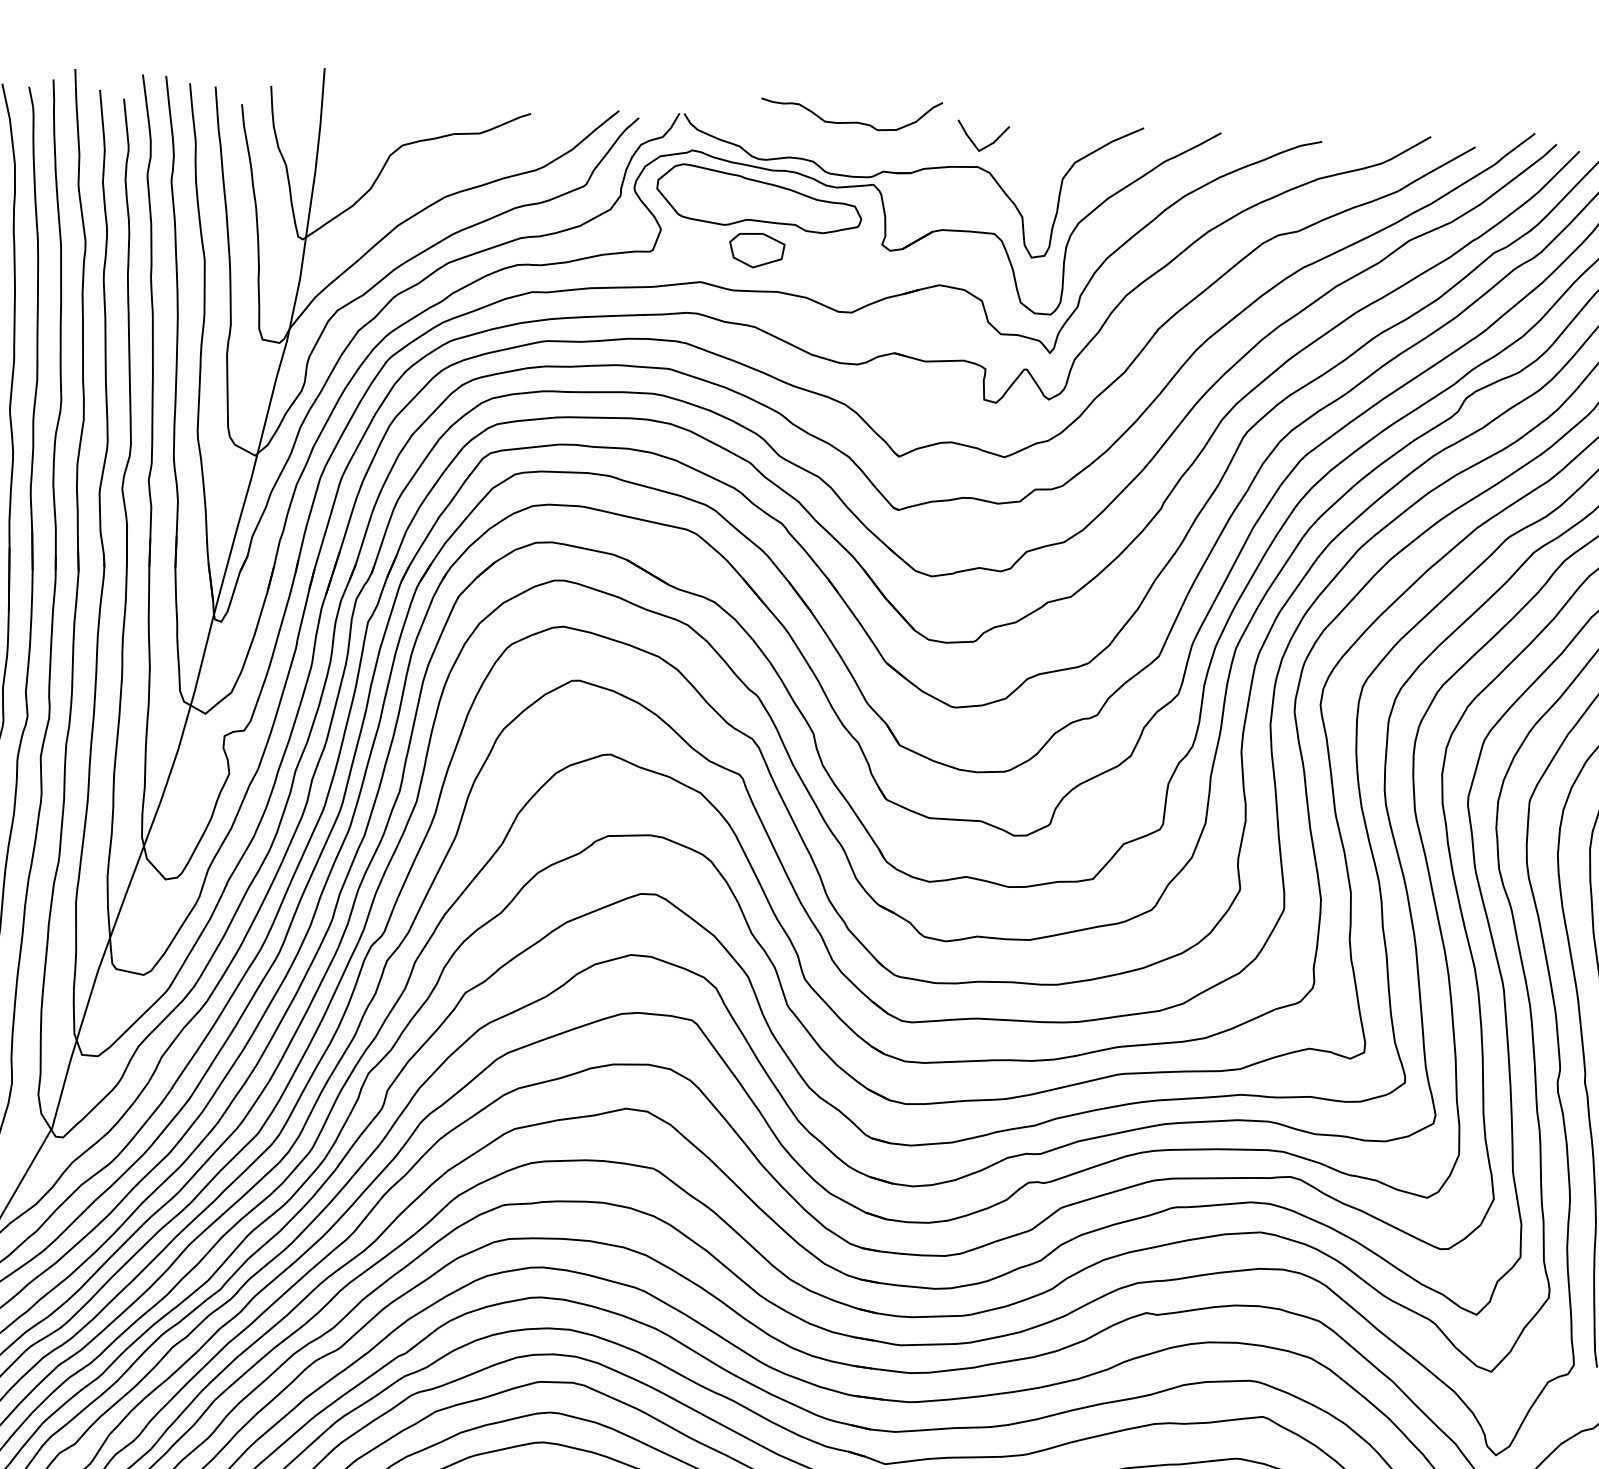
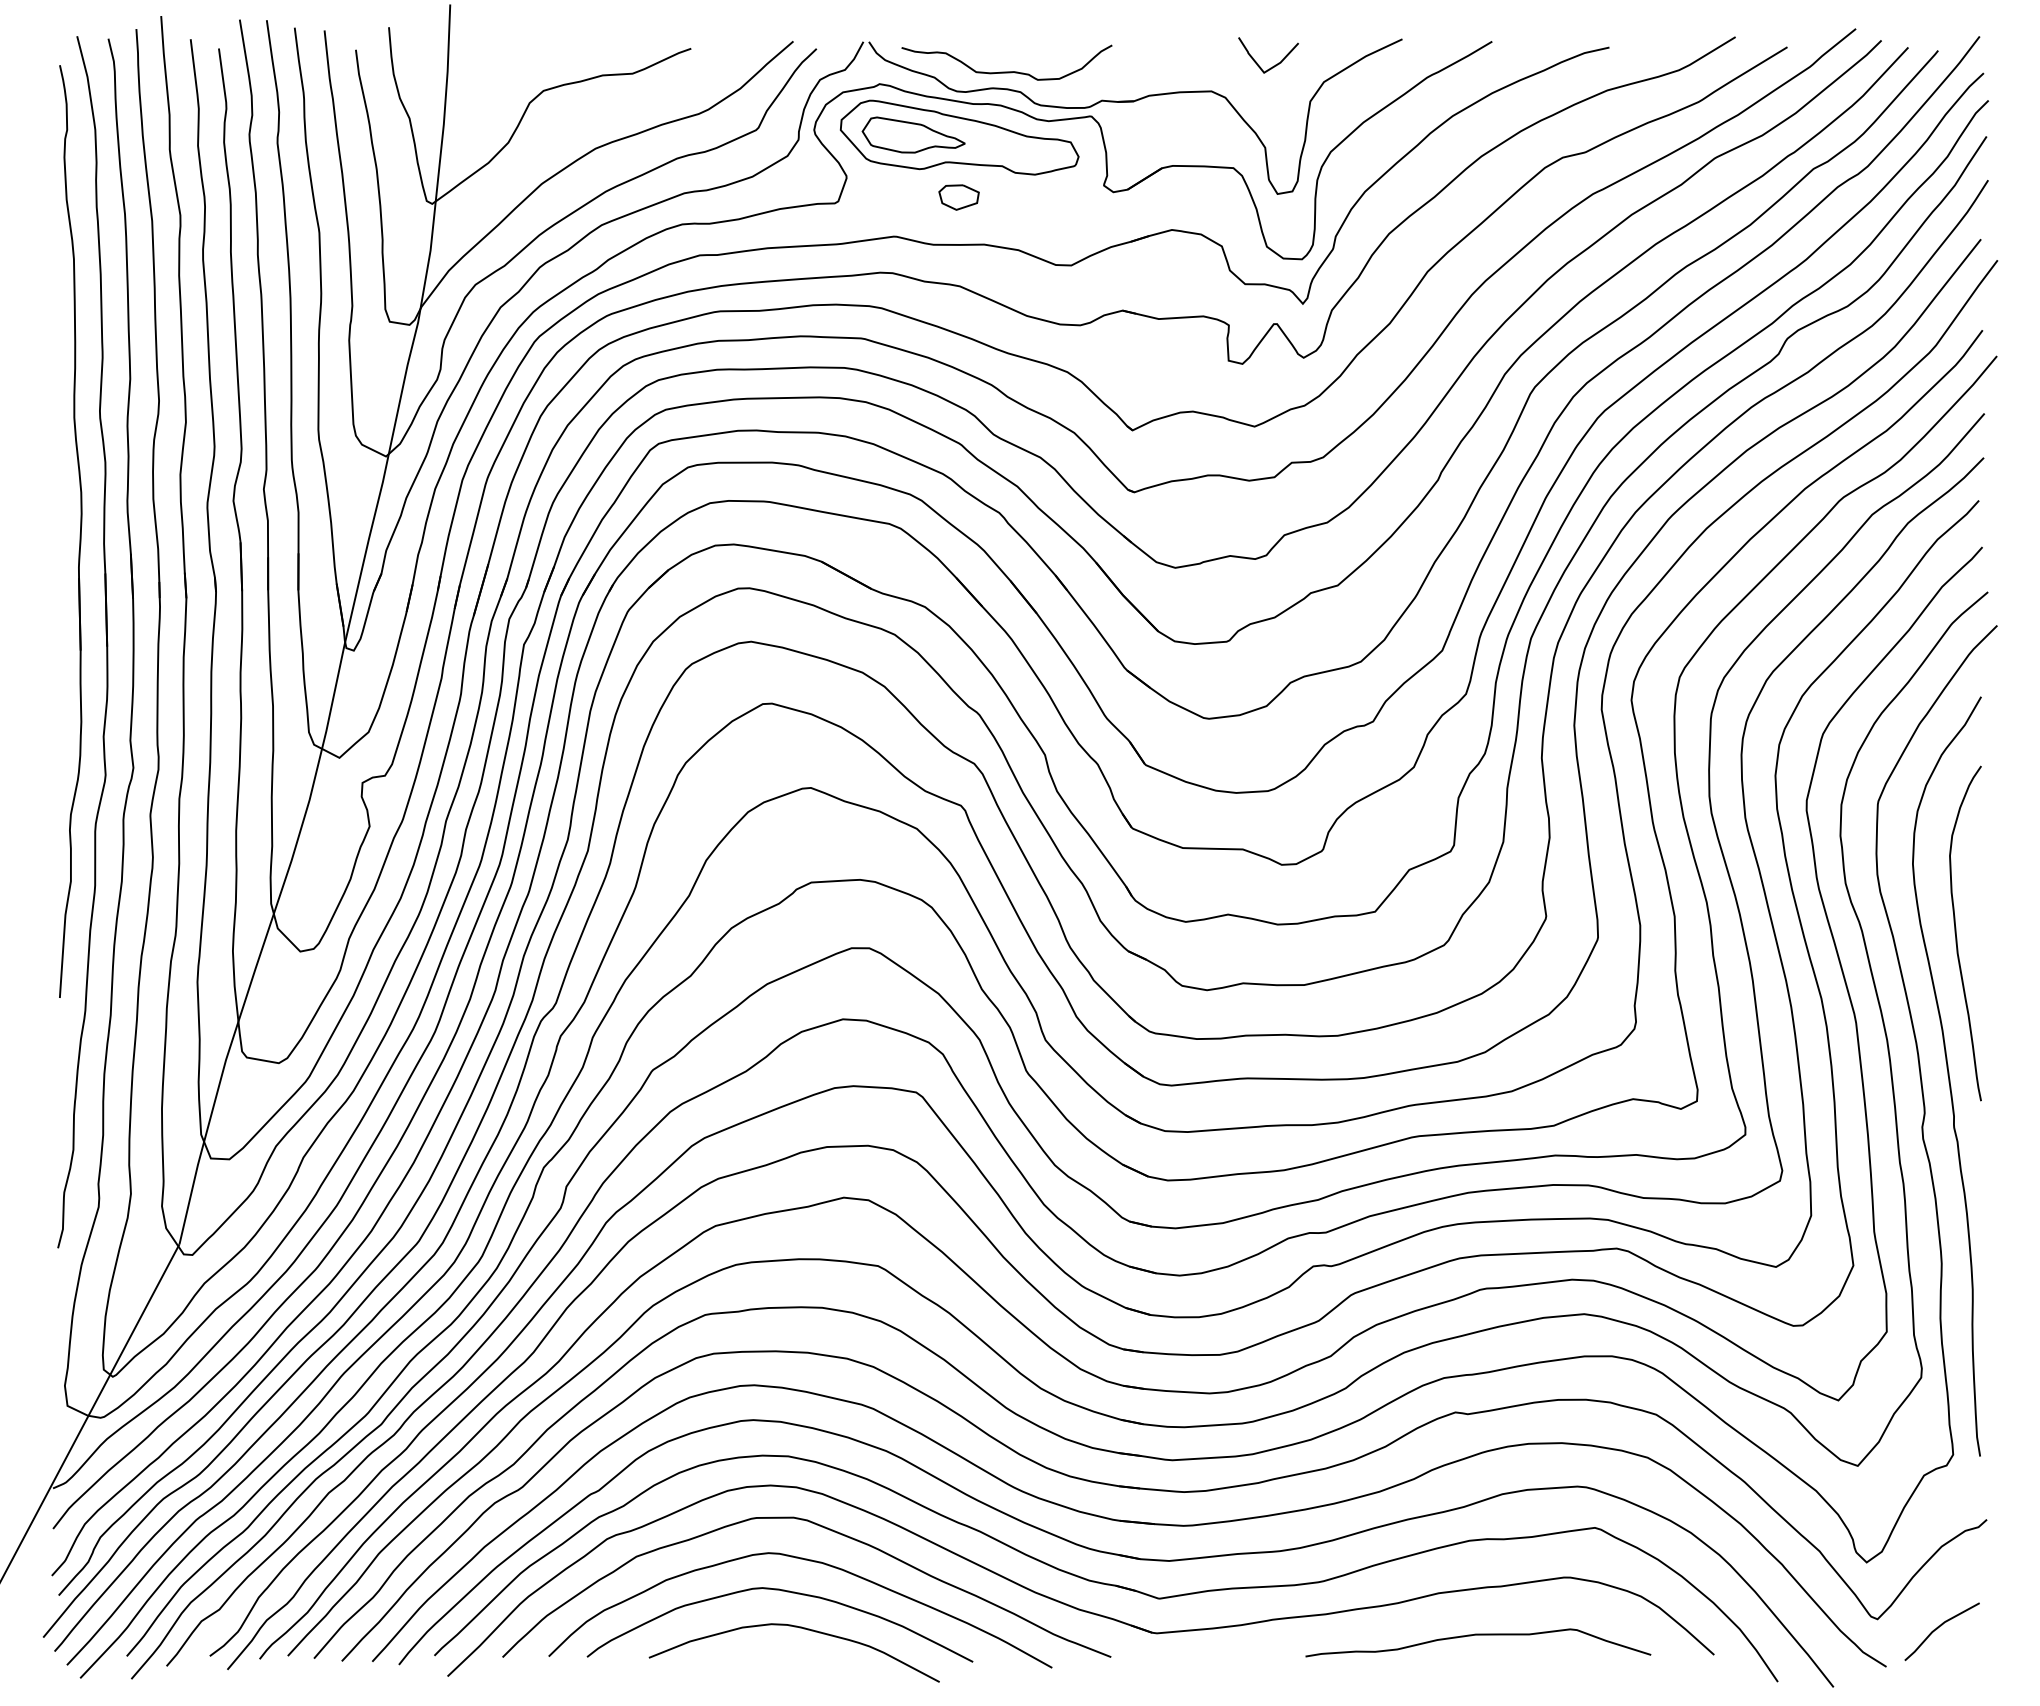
curve: (851, 121) -> (1006, 71), moved
curve: (987, 145) -> (1273, 65), moved
part: (719, 194) -> (913, 134), added
part: (756, 250) -> (958, 197), size x0.62

